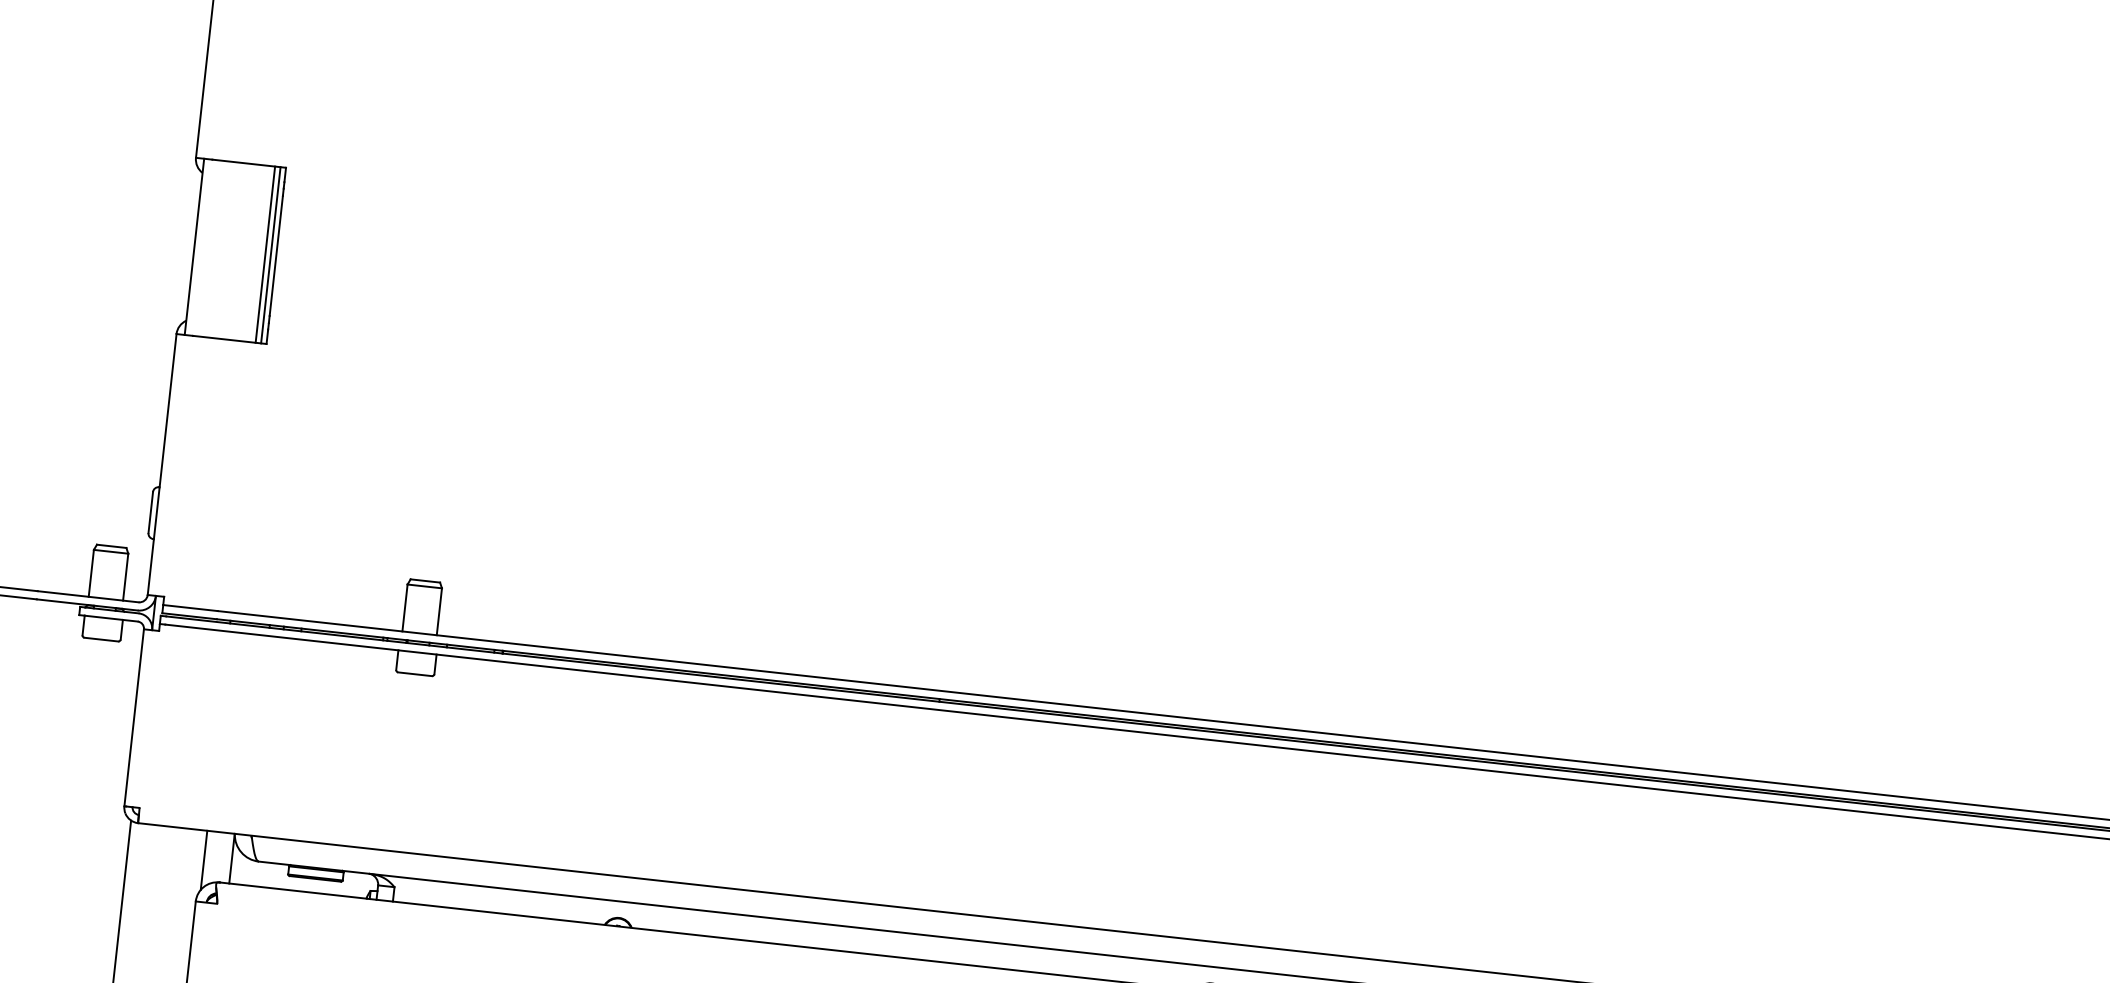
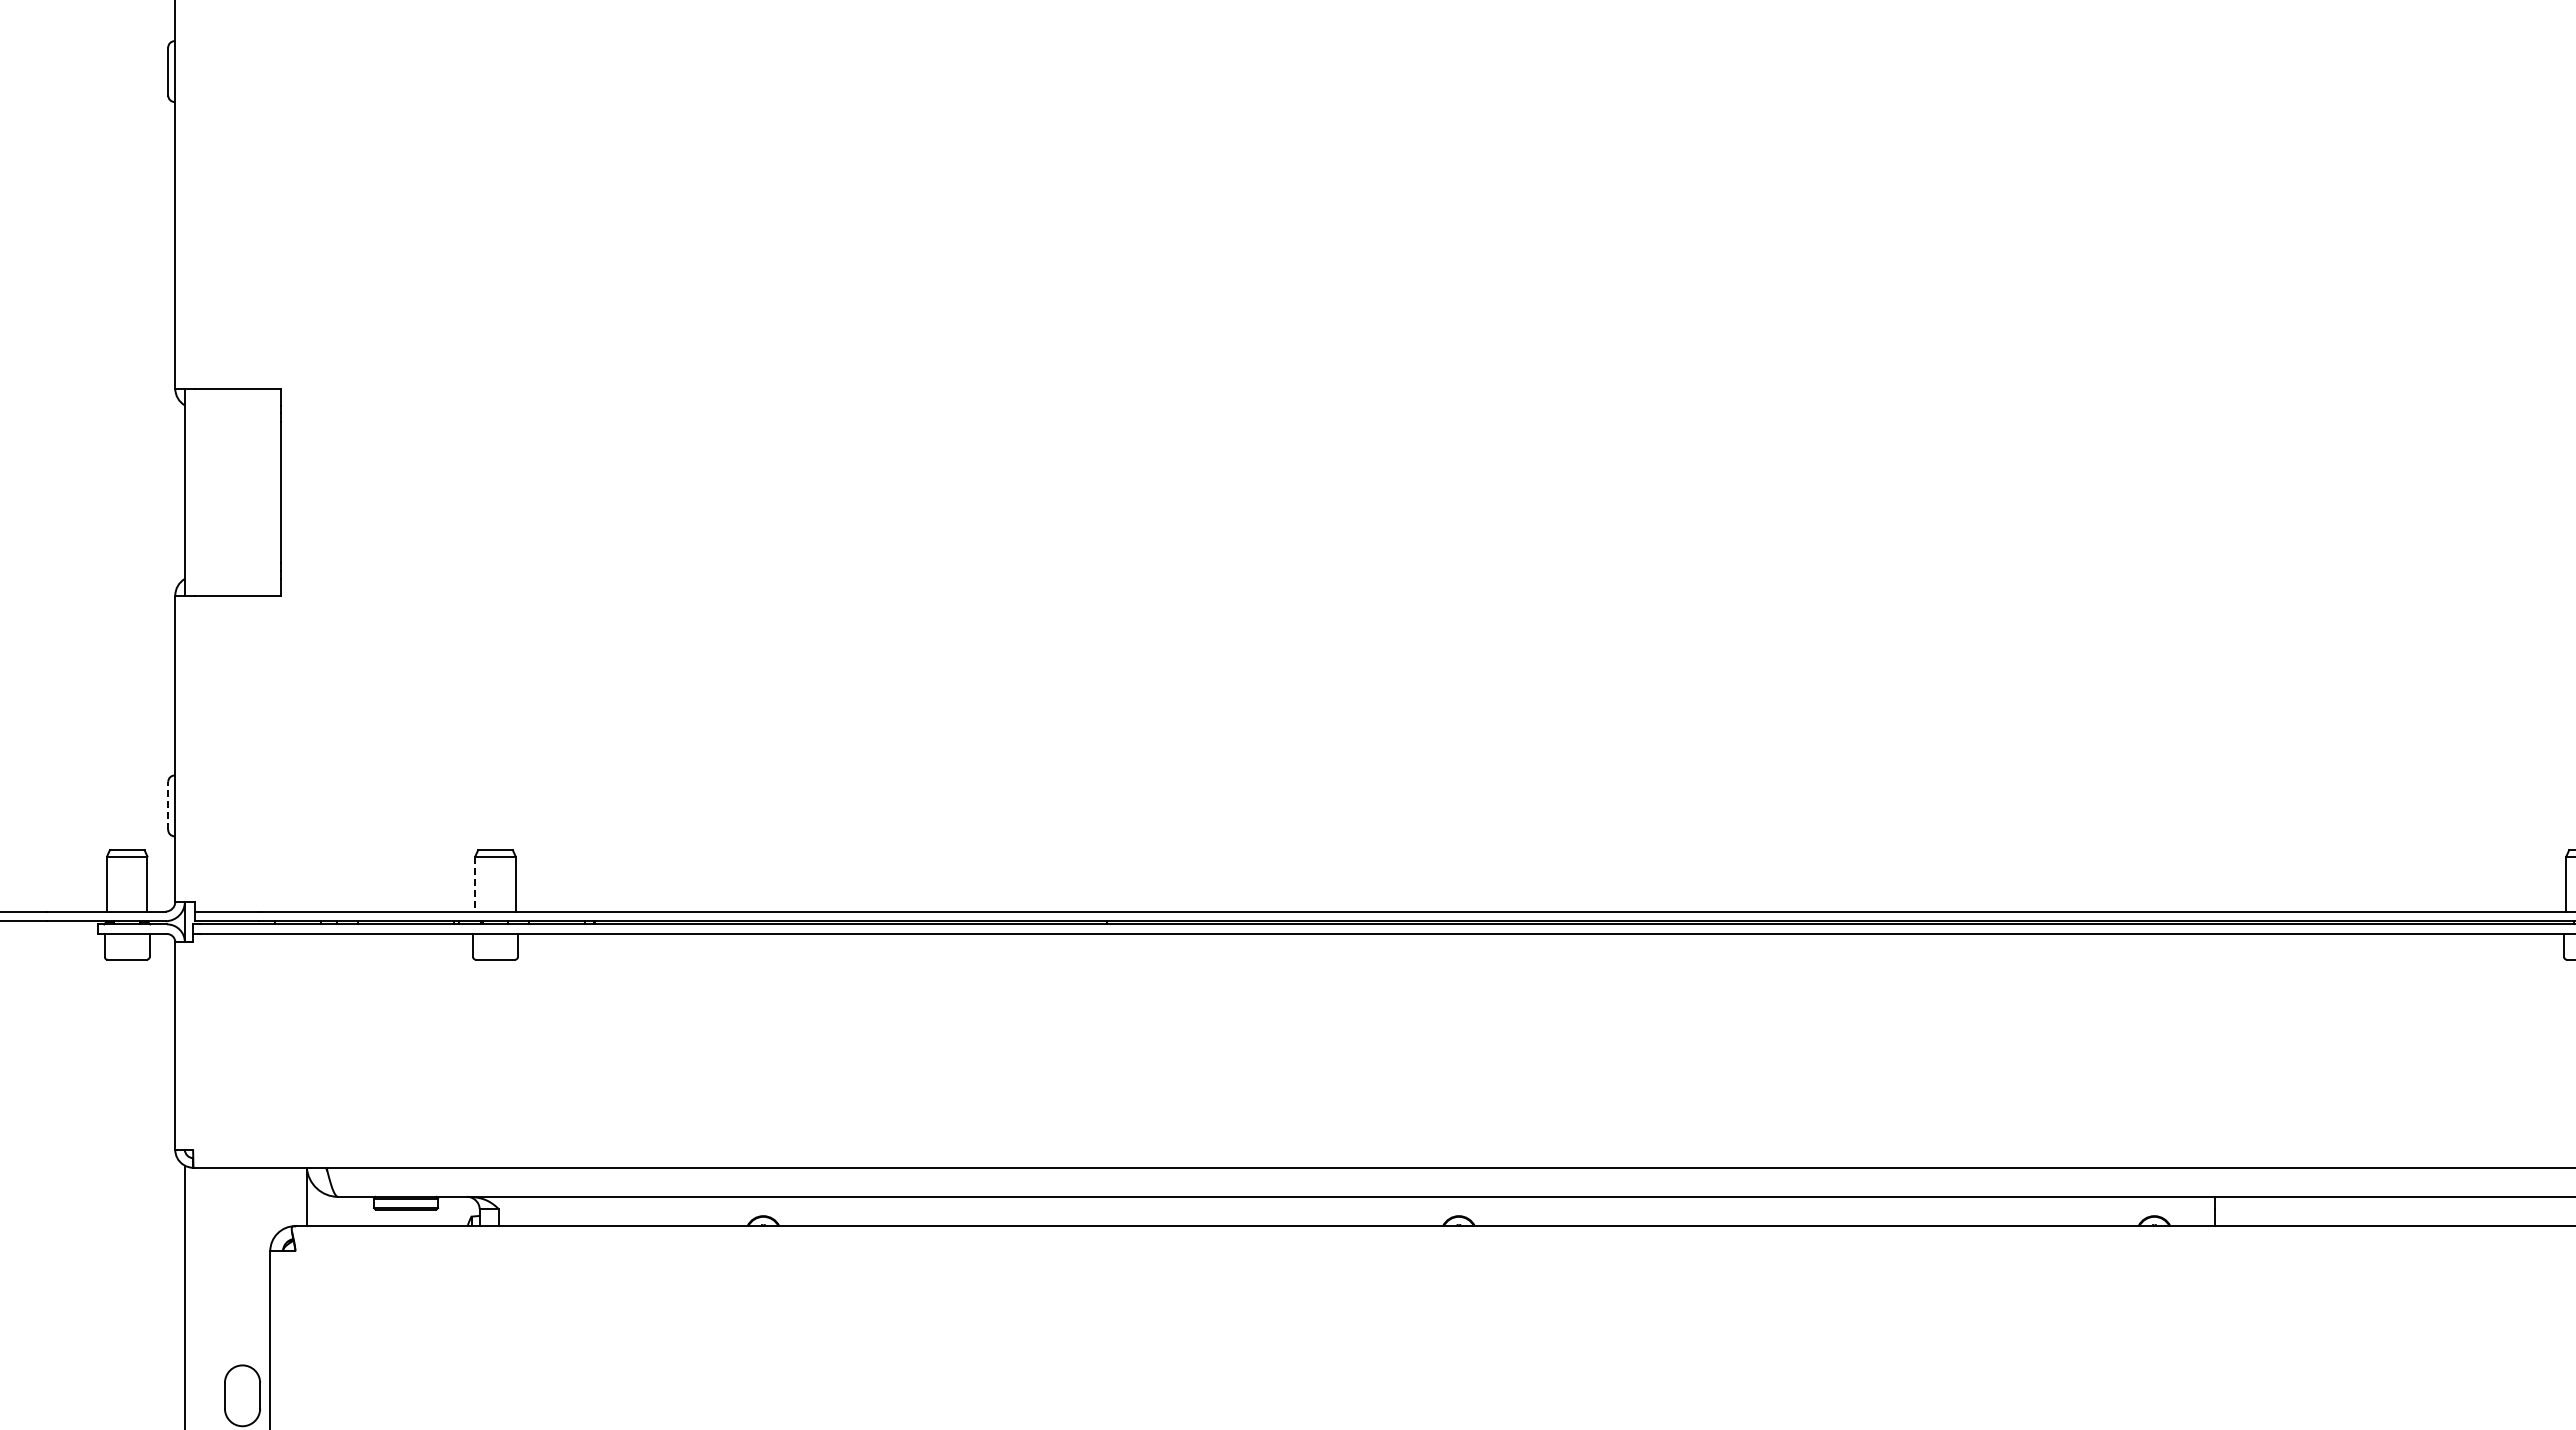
line: (265, 254) -> (268, 491), removed
line: (270, 254) -> (274, 491), removed
line: (151, 512) -> (168, 805), solid -> dashed
line: (405, 608) -> (475, 884), solid -> dashed
line: (203, 860) -> (274, 1202), removed

